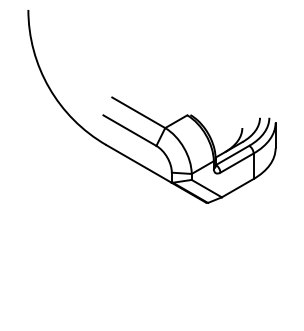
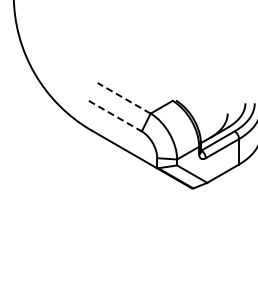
line: (138, 112) -> (123, 98), solid -> dashed
line: (129, 130) -> (114, 116), solid -> dashed

